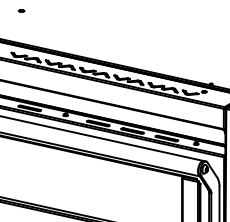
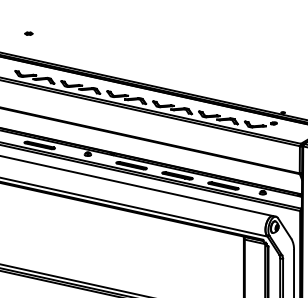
part: (21, 10) -> (28, 33), moved

